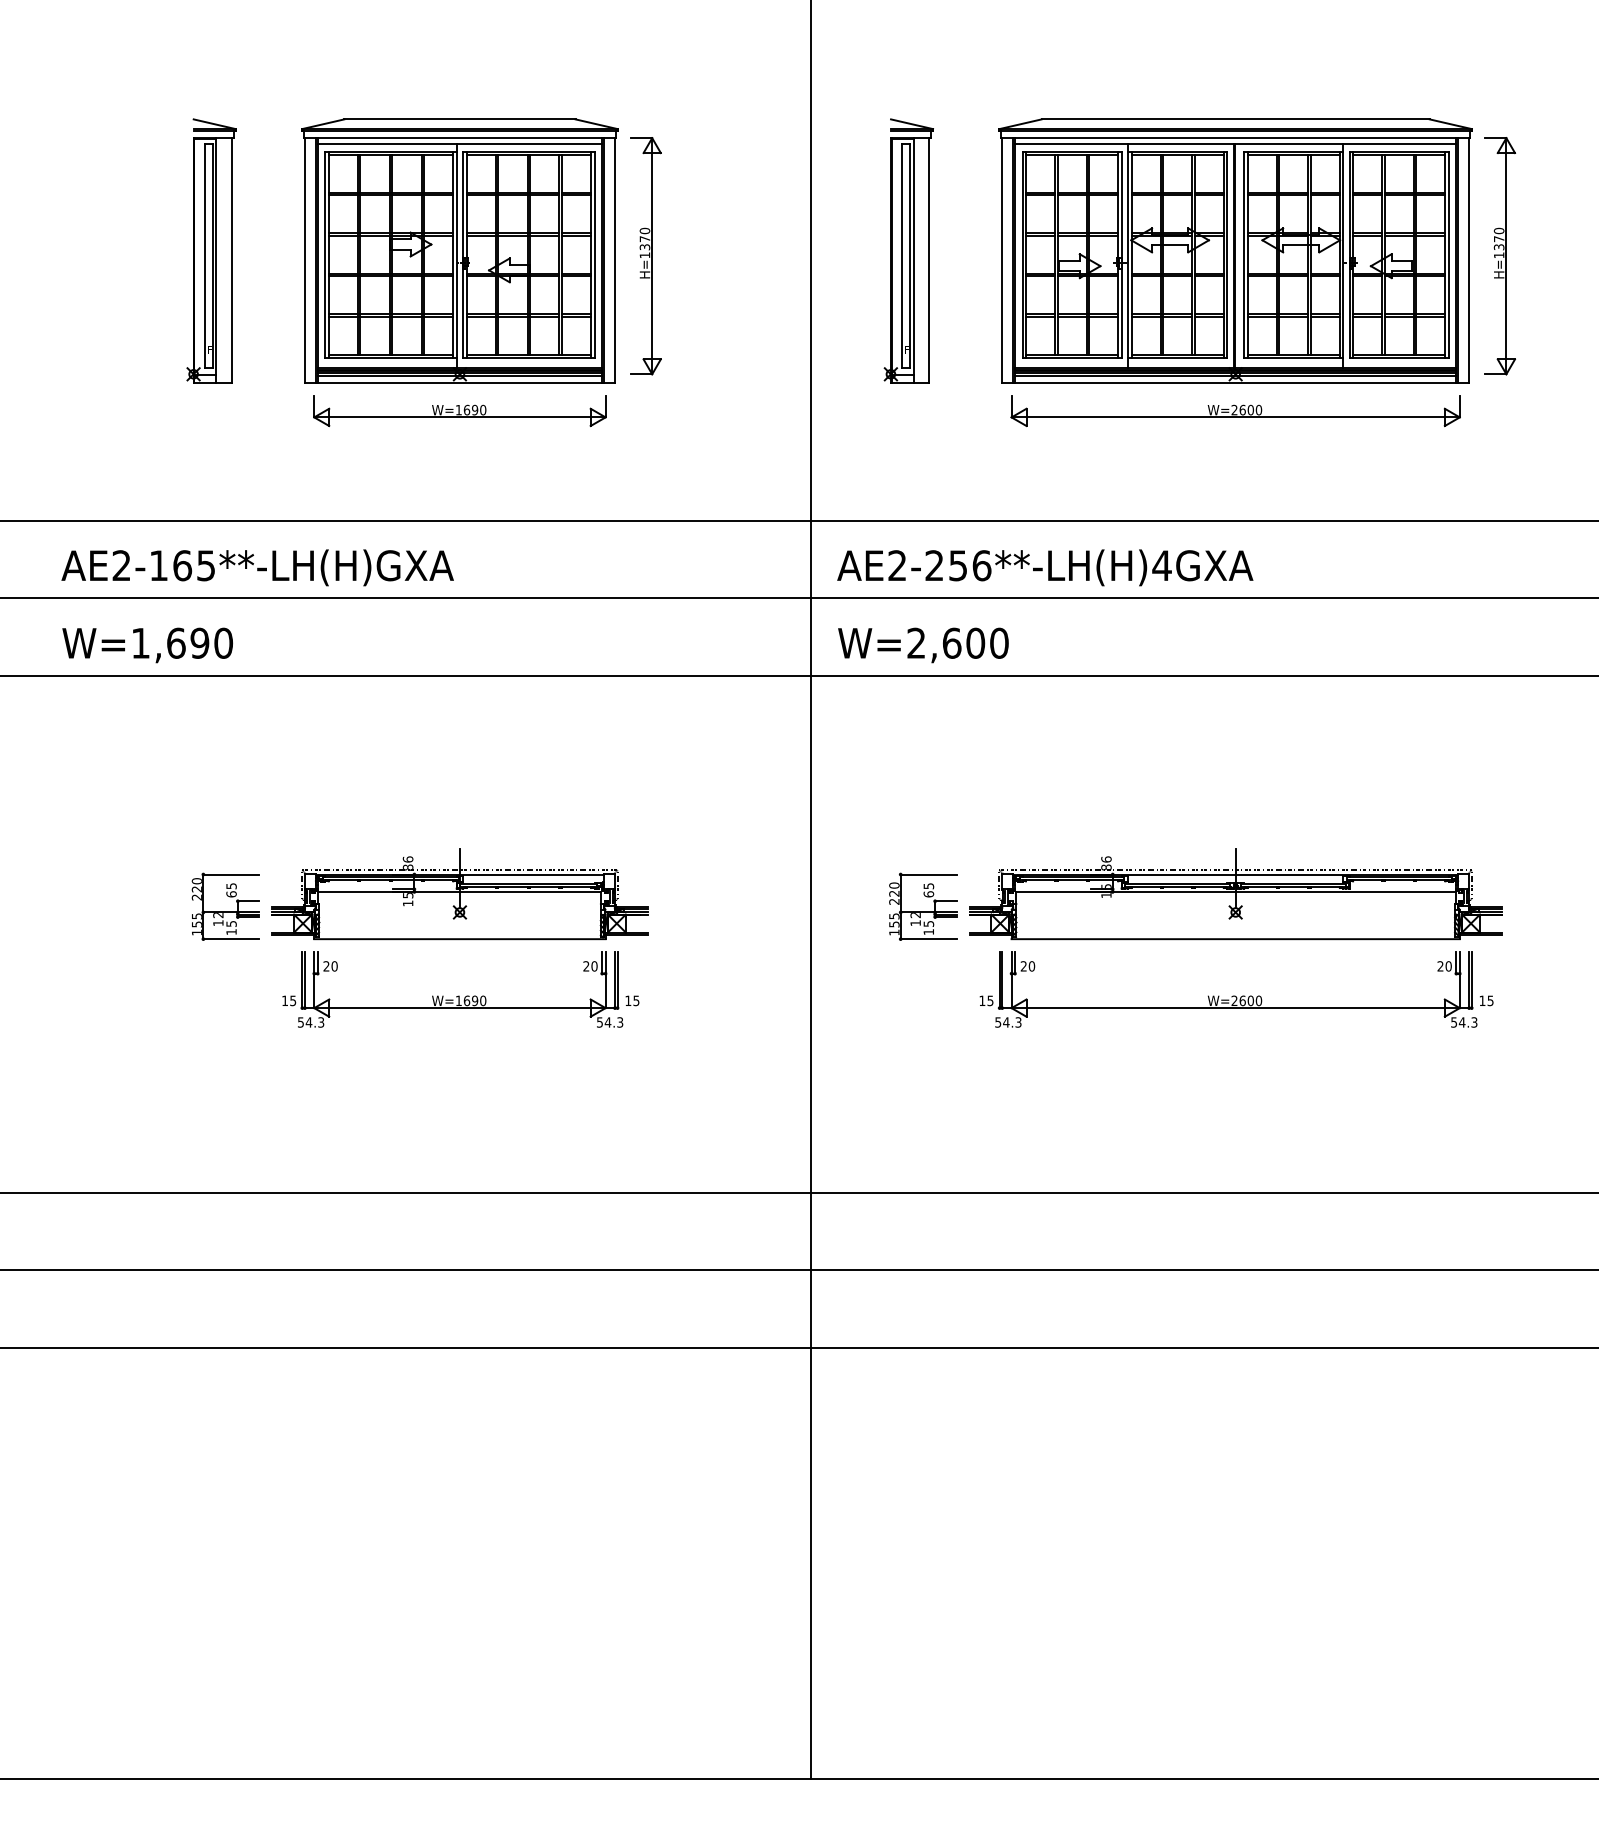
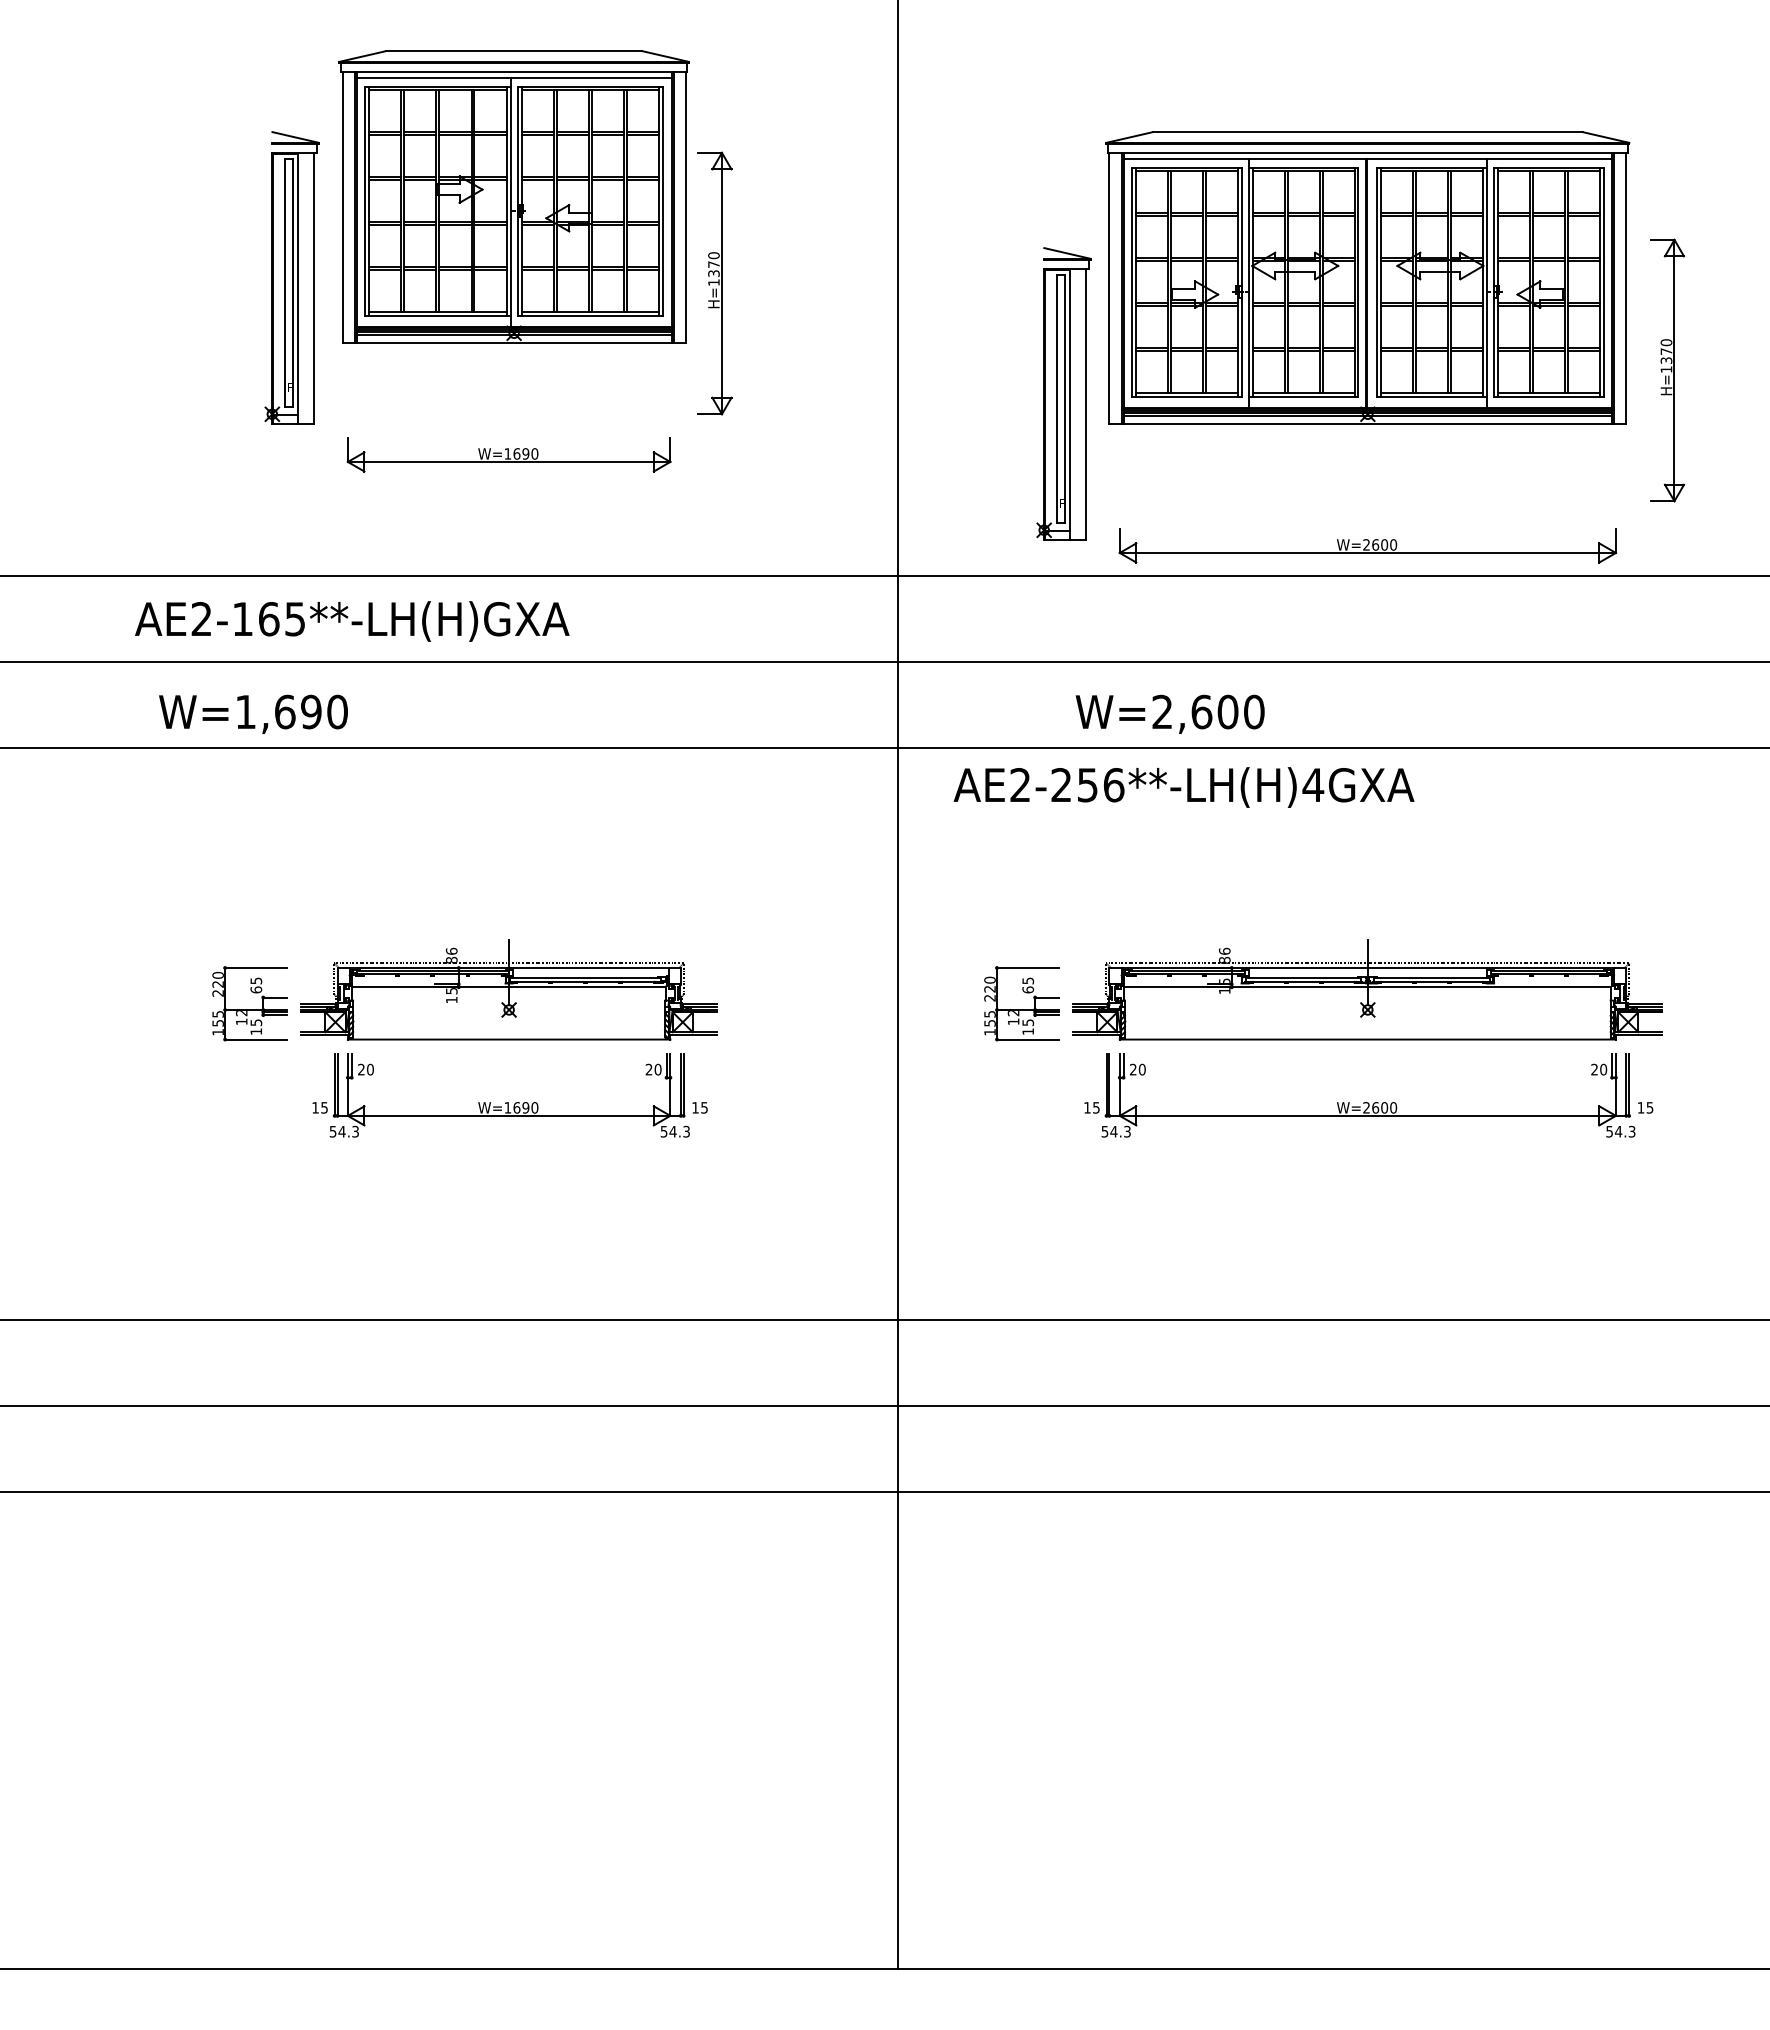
part: (210, 250) -> (291, 277), moved
part: (459, 250) -> (513, 196), moved
part: (908, 250) -> (1063, 393), moved
part: (1500, 256) -> (1667, 370), moved
part: (1235, 410) -> (1367, 545), moved
text: (257, 567) -> (352, 621), moved
text: (1044, 567) -> (1183, 787), moved
text: (147, 644) -> (253, 713), moved
text: (922, 644) -> (1169, 713), moved

